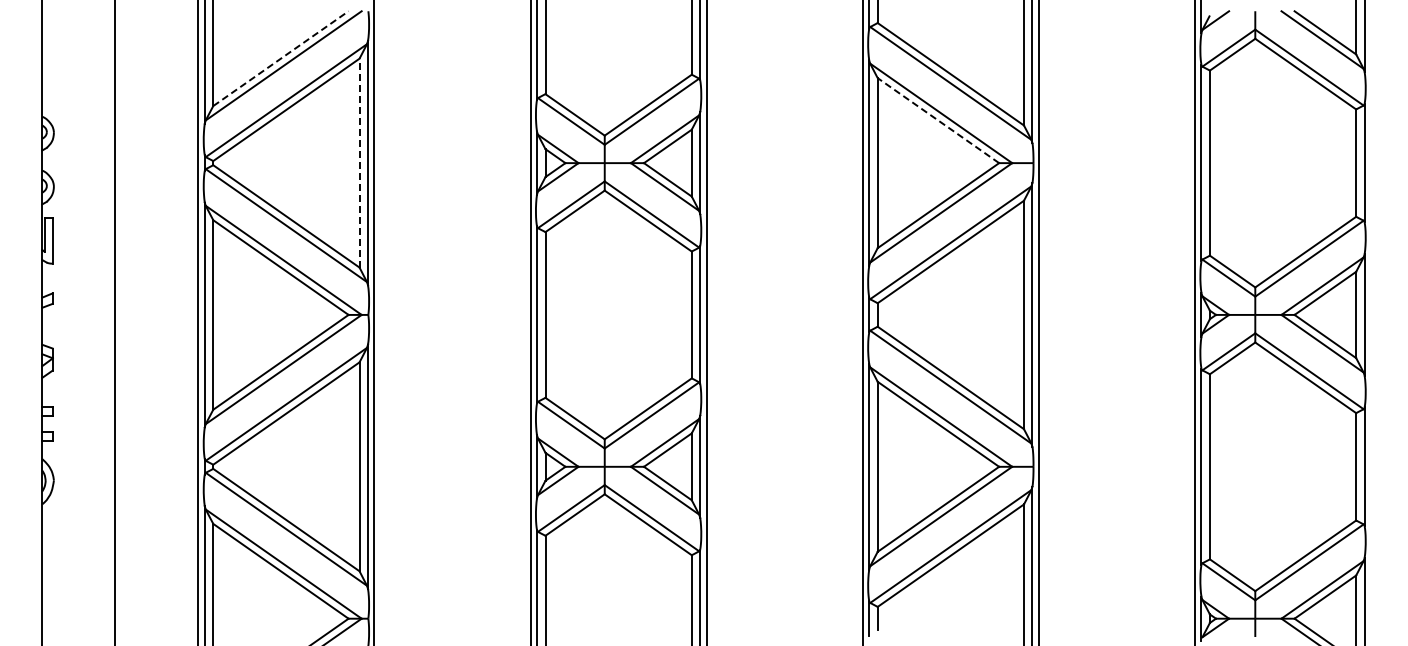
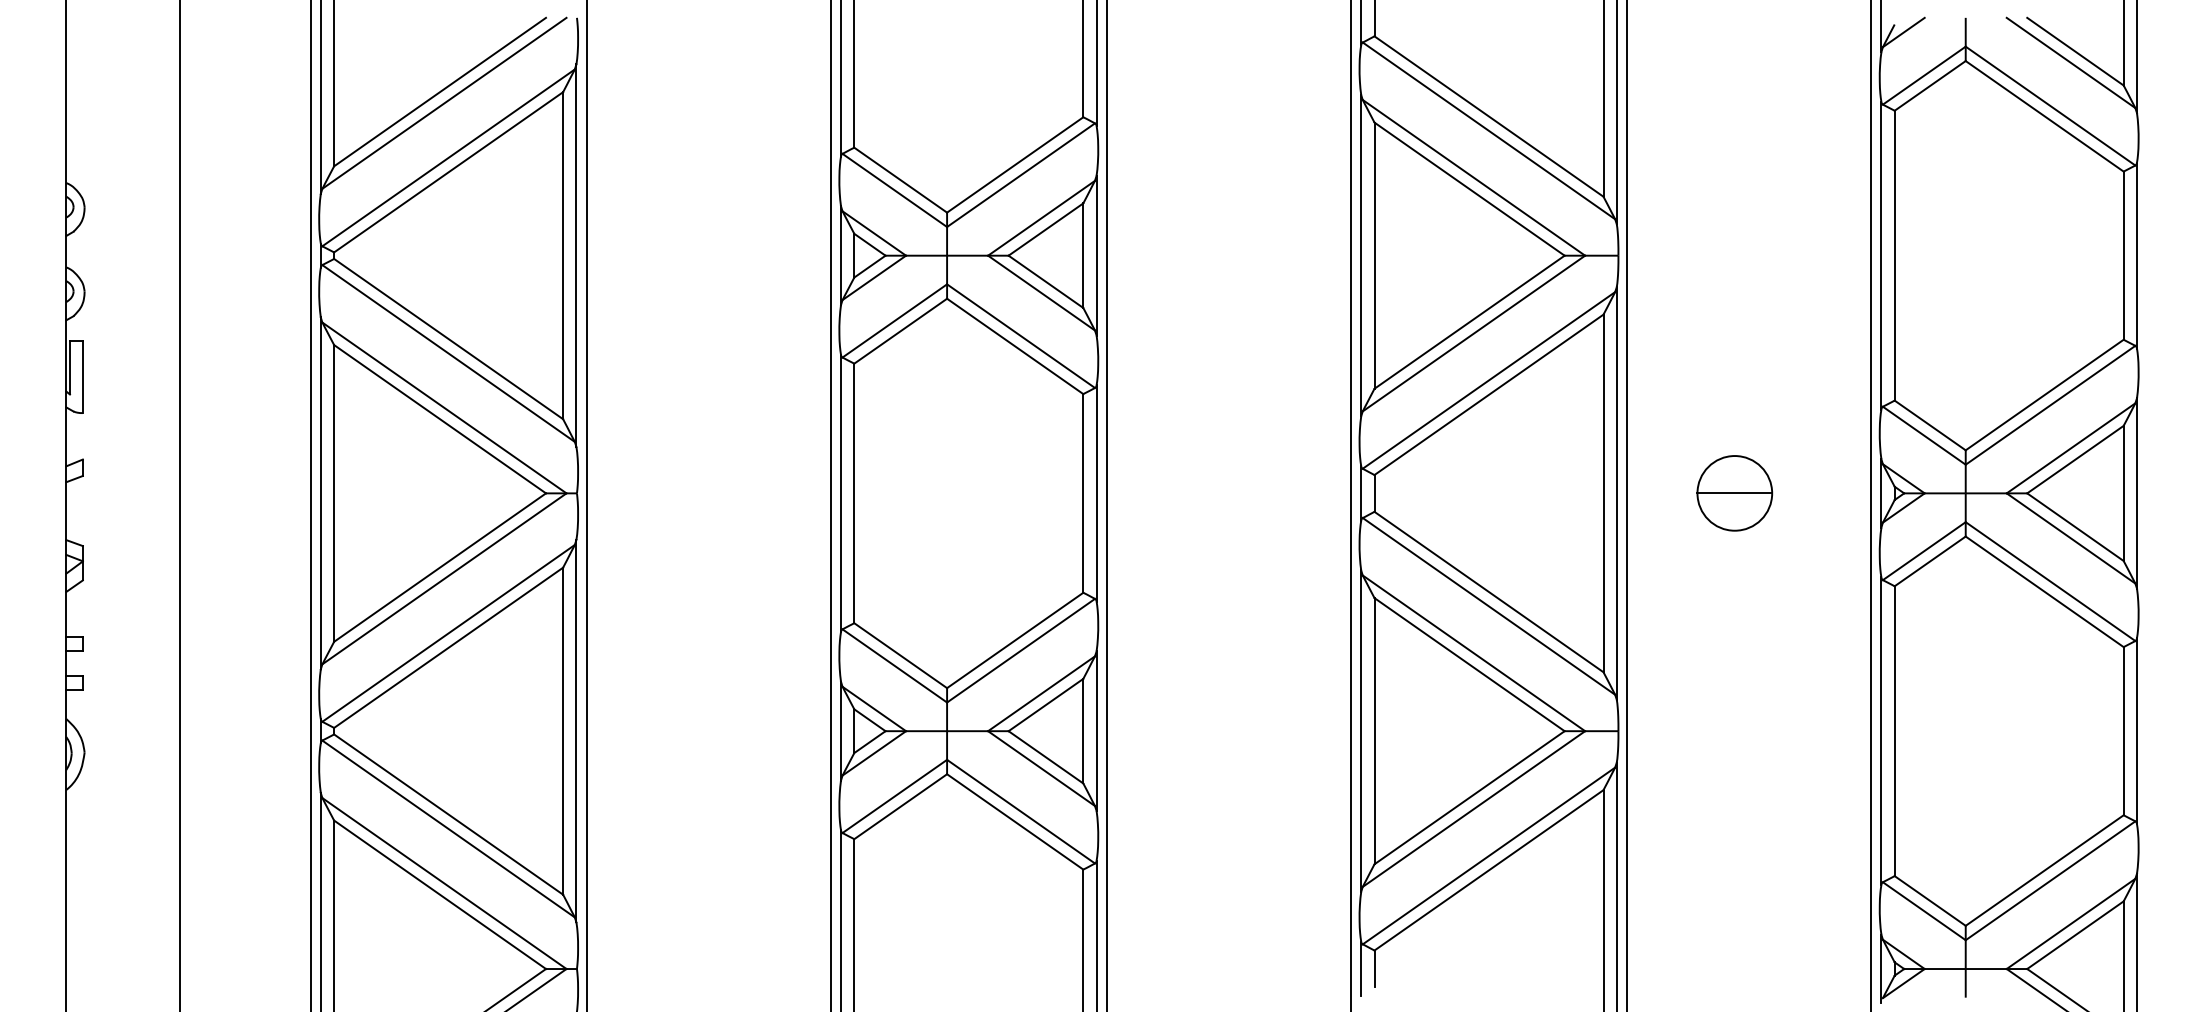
line: (280, 58) -> (439, 91), dashed -> solid
line: (938, 120) -> (1469, 188), dashed -> solid
line: (359, 162) -> (563, 254), dashed -> solid
part: (1107, 314) -> (1734, 492), added

